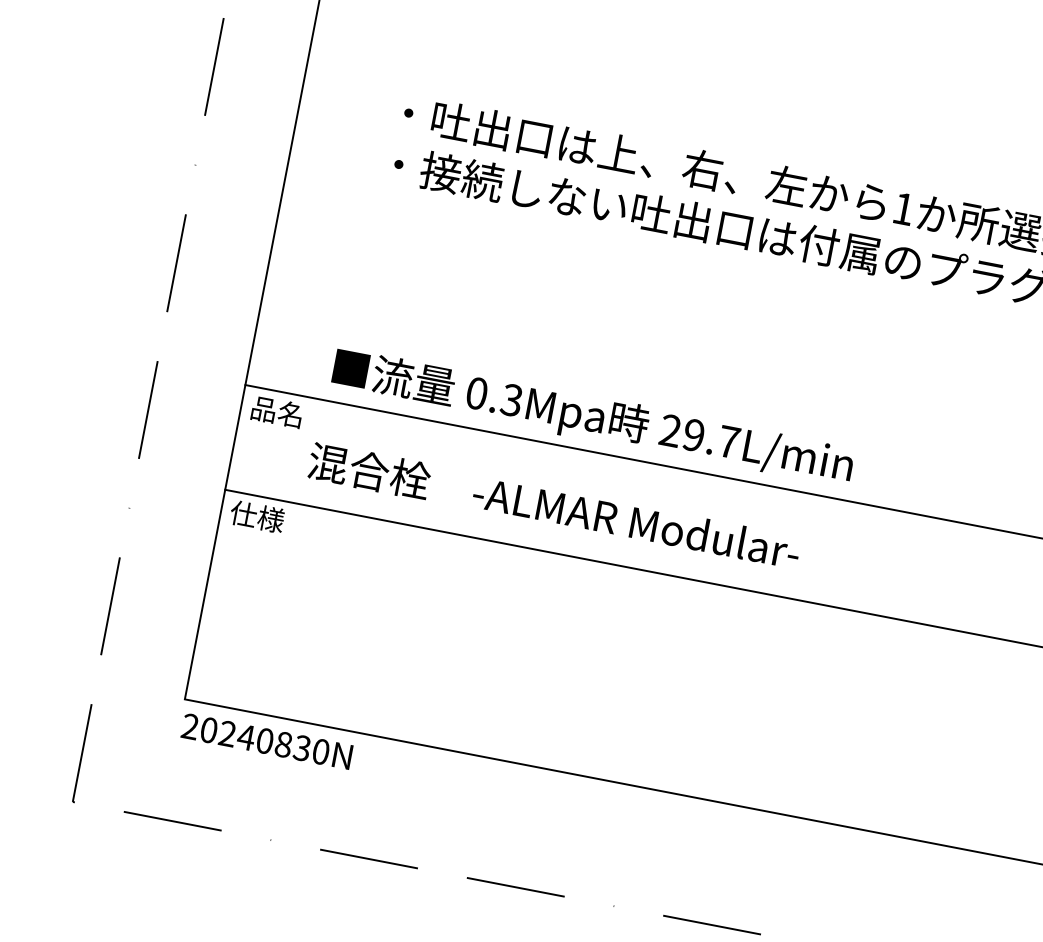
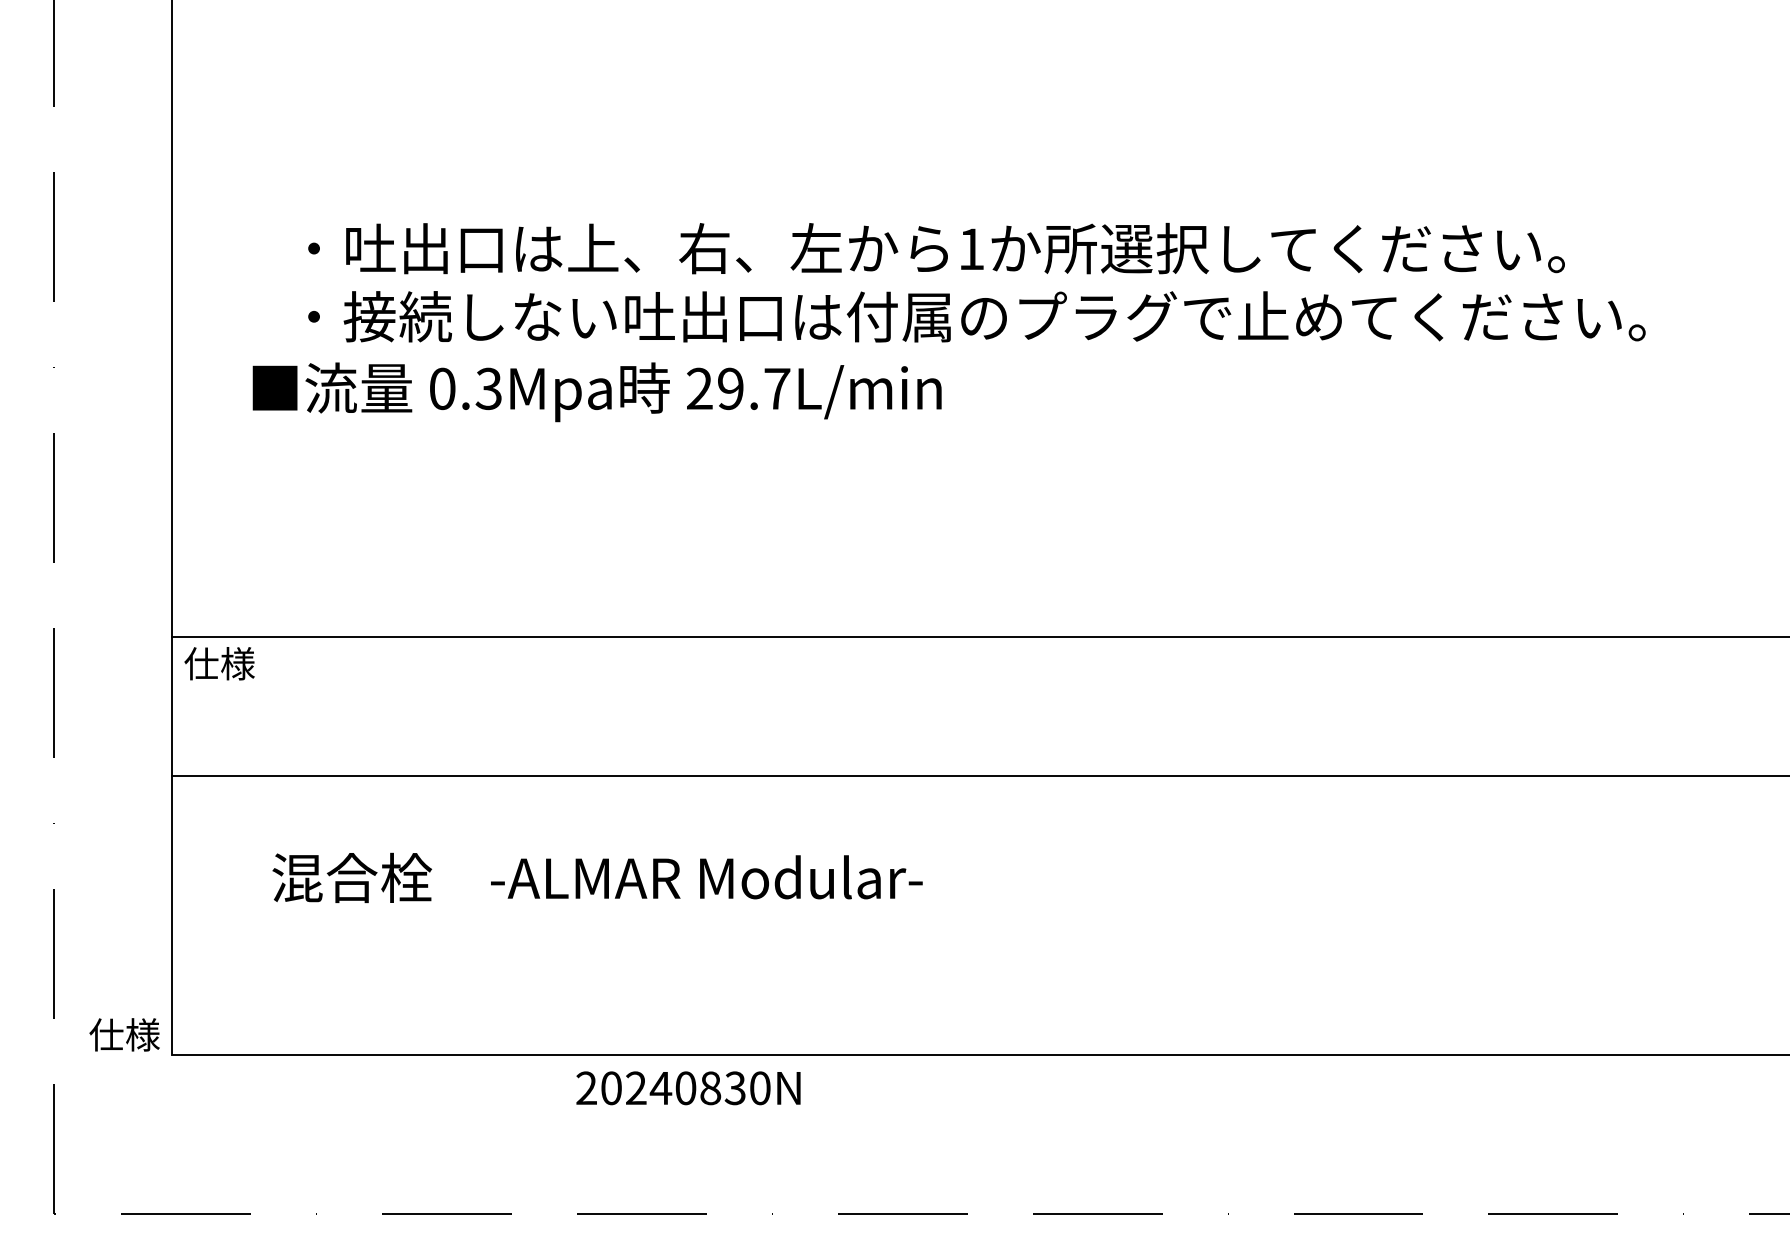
text: (277, 411) -> (219, 663), 品名 -> 仕様
text: (592, 418) -> (596, 392), moved
text: (554, 506) -> (597, 877), moved
text: (257, 516) -> (124, 1034), moved
text: (266, 741) -> (688, 1088), moved

